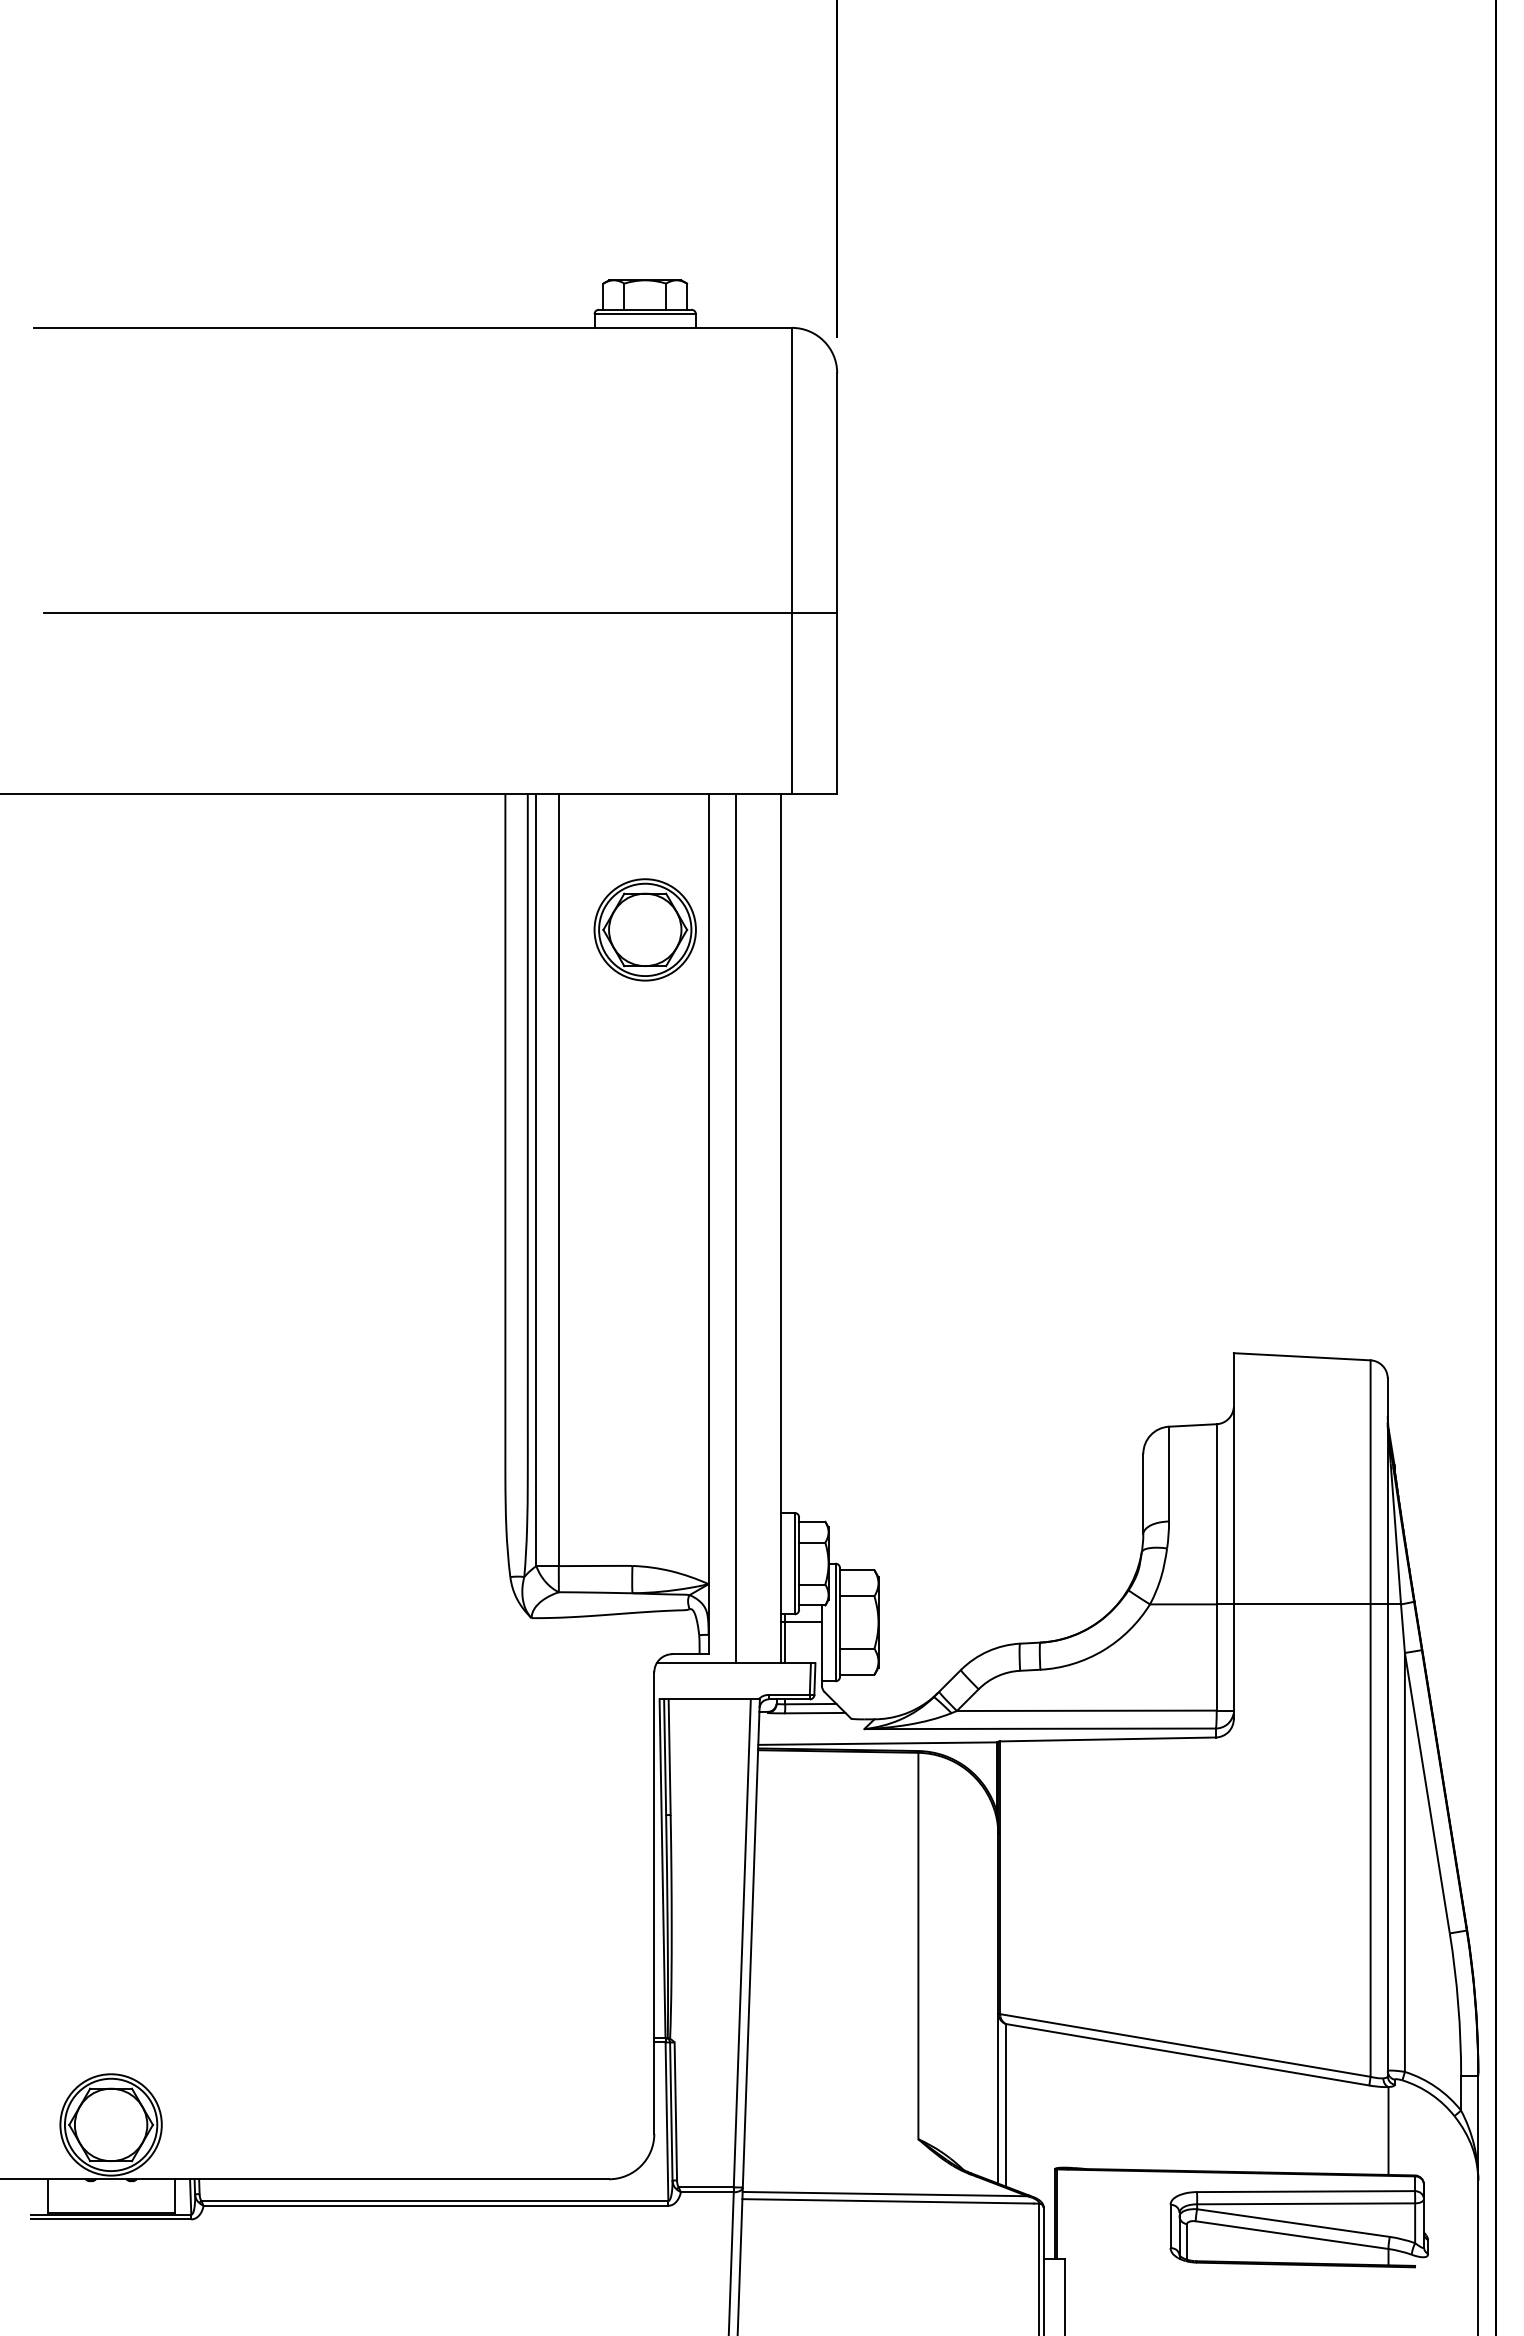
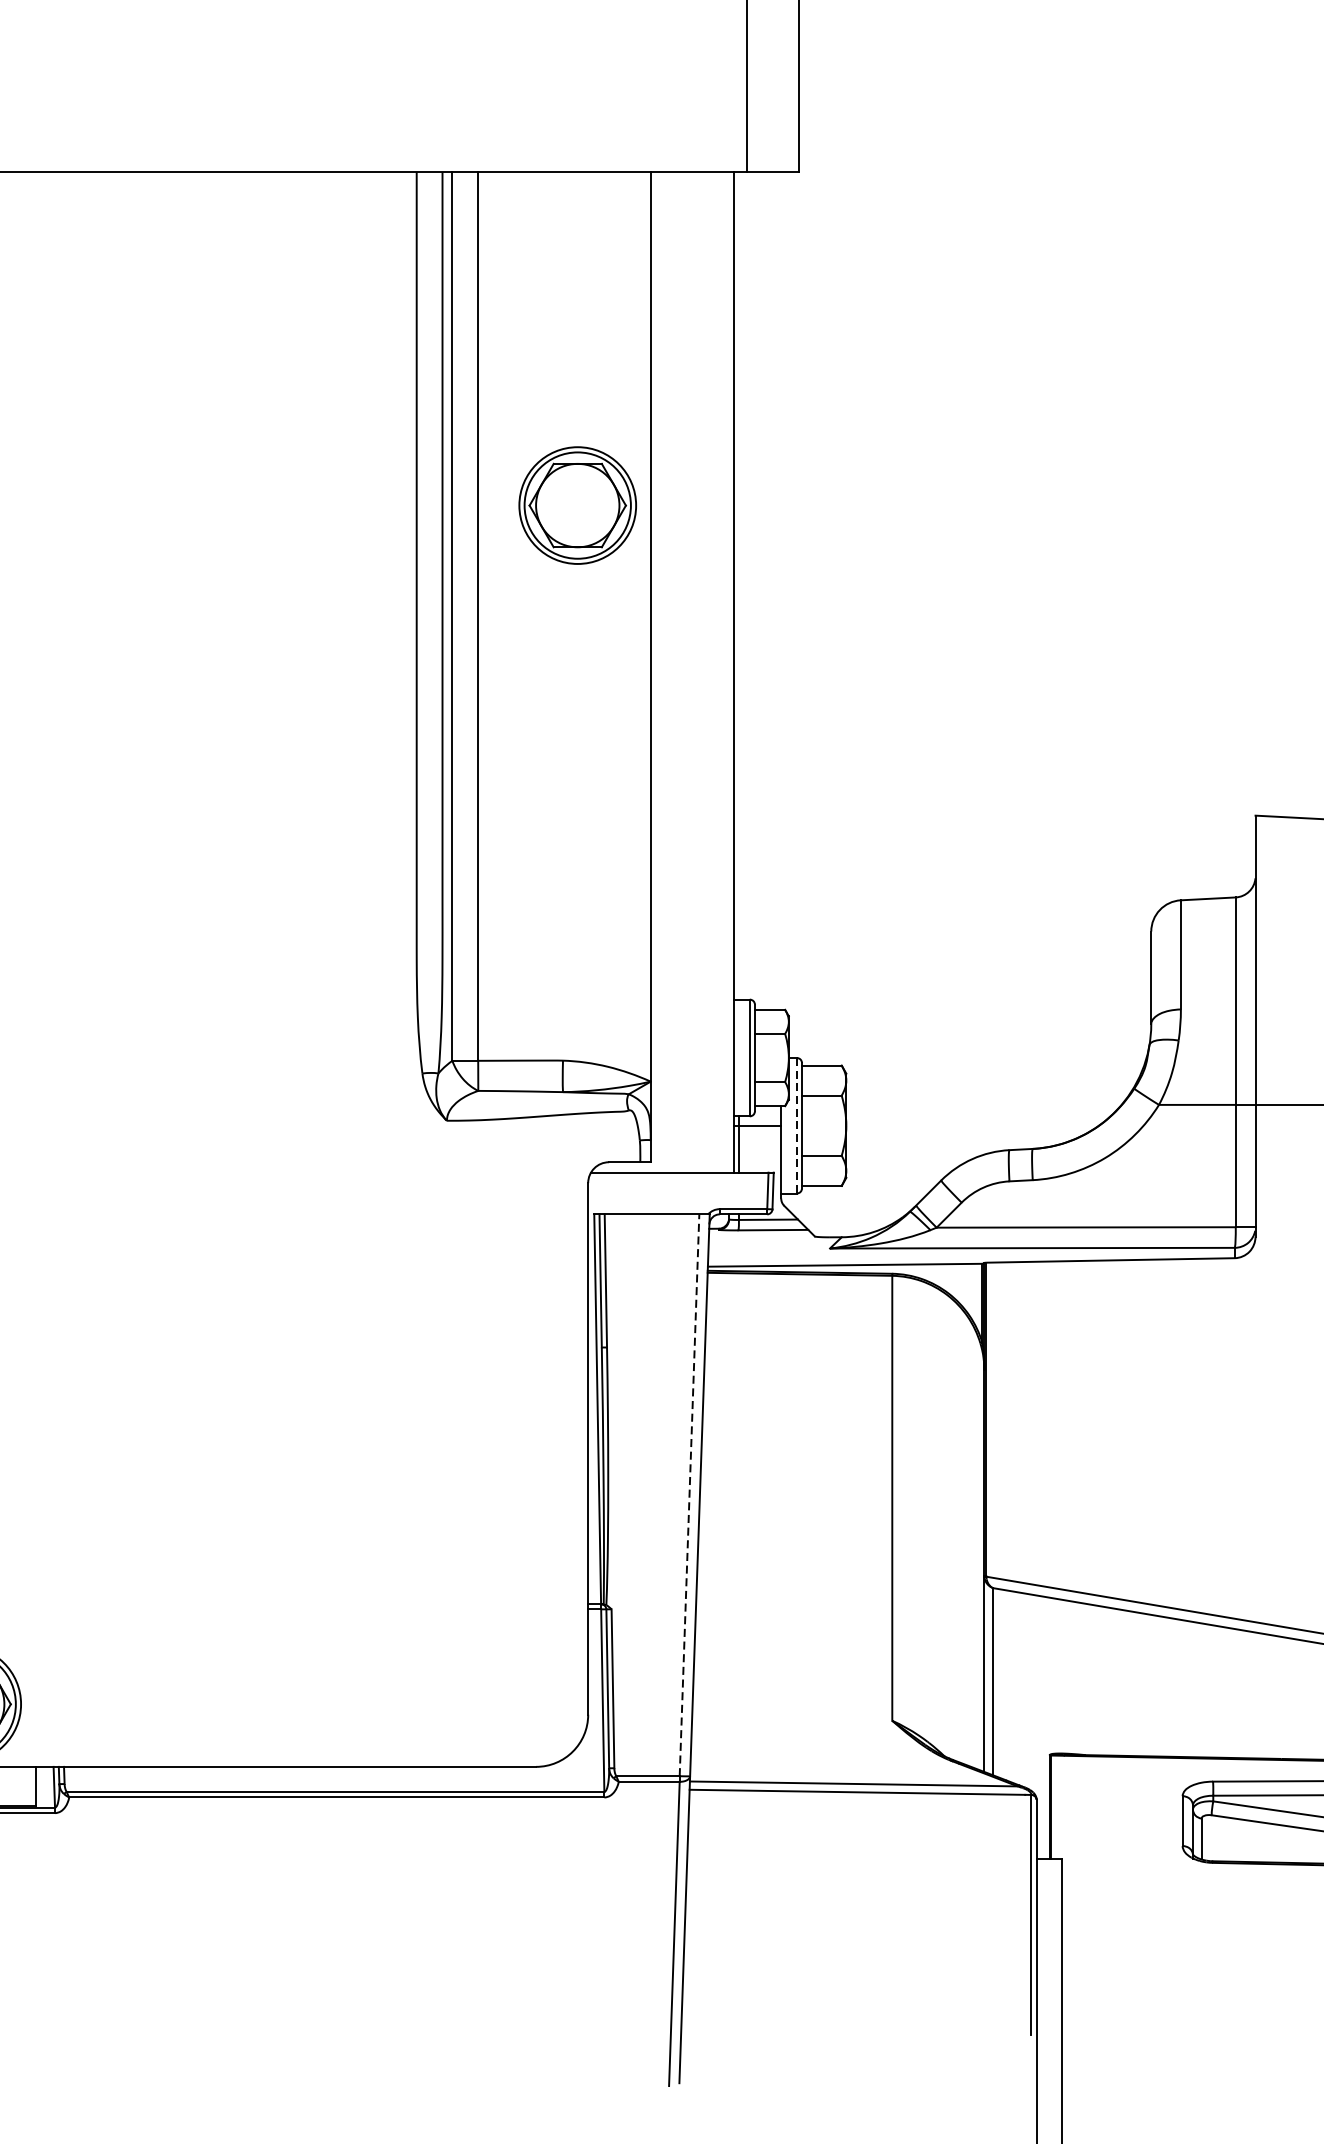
part: (644, 929) -> (576, 505), moved
line: (735, 1228) -> (681, 672), removed
line: (835, 1622) -> (796, 1125), solid -> dashed
line: (742, 1942) -> (689, 1494), solid -> dashed

